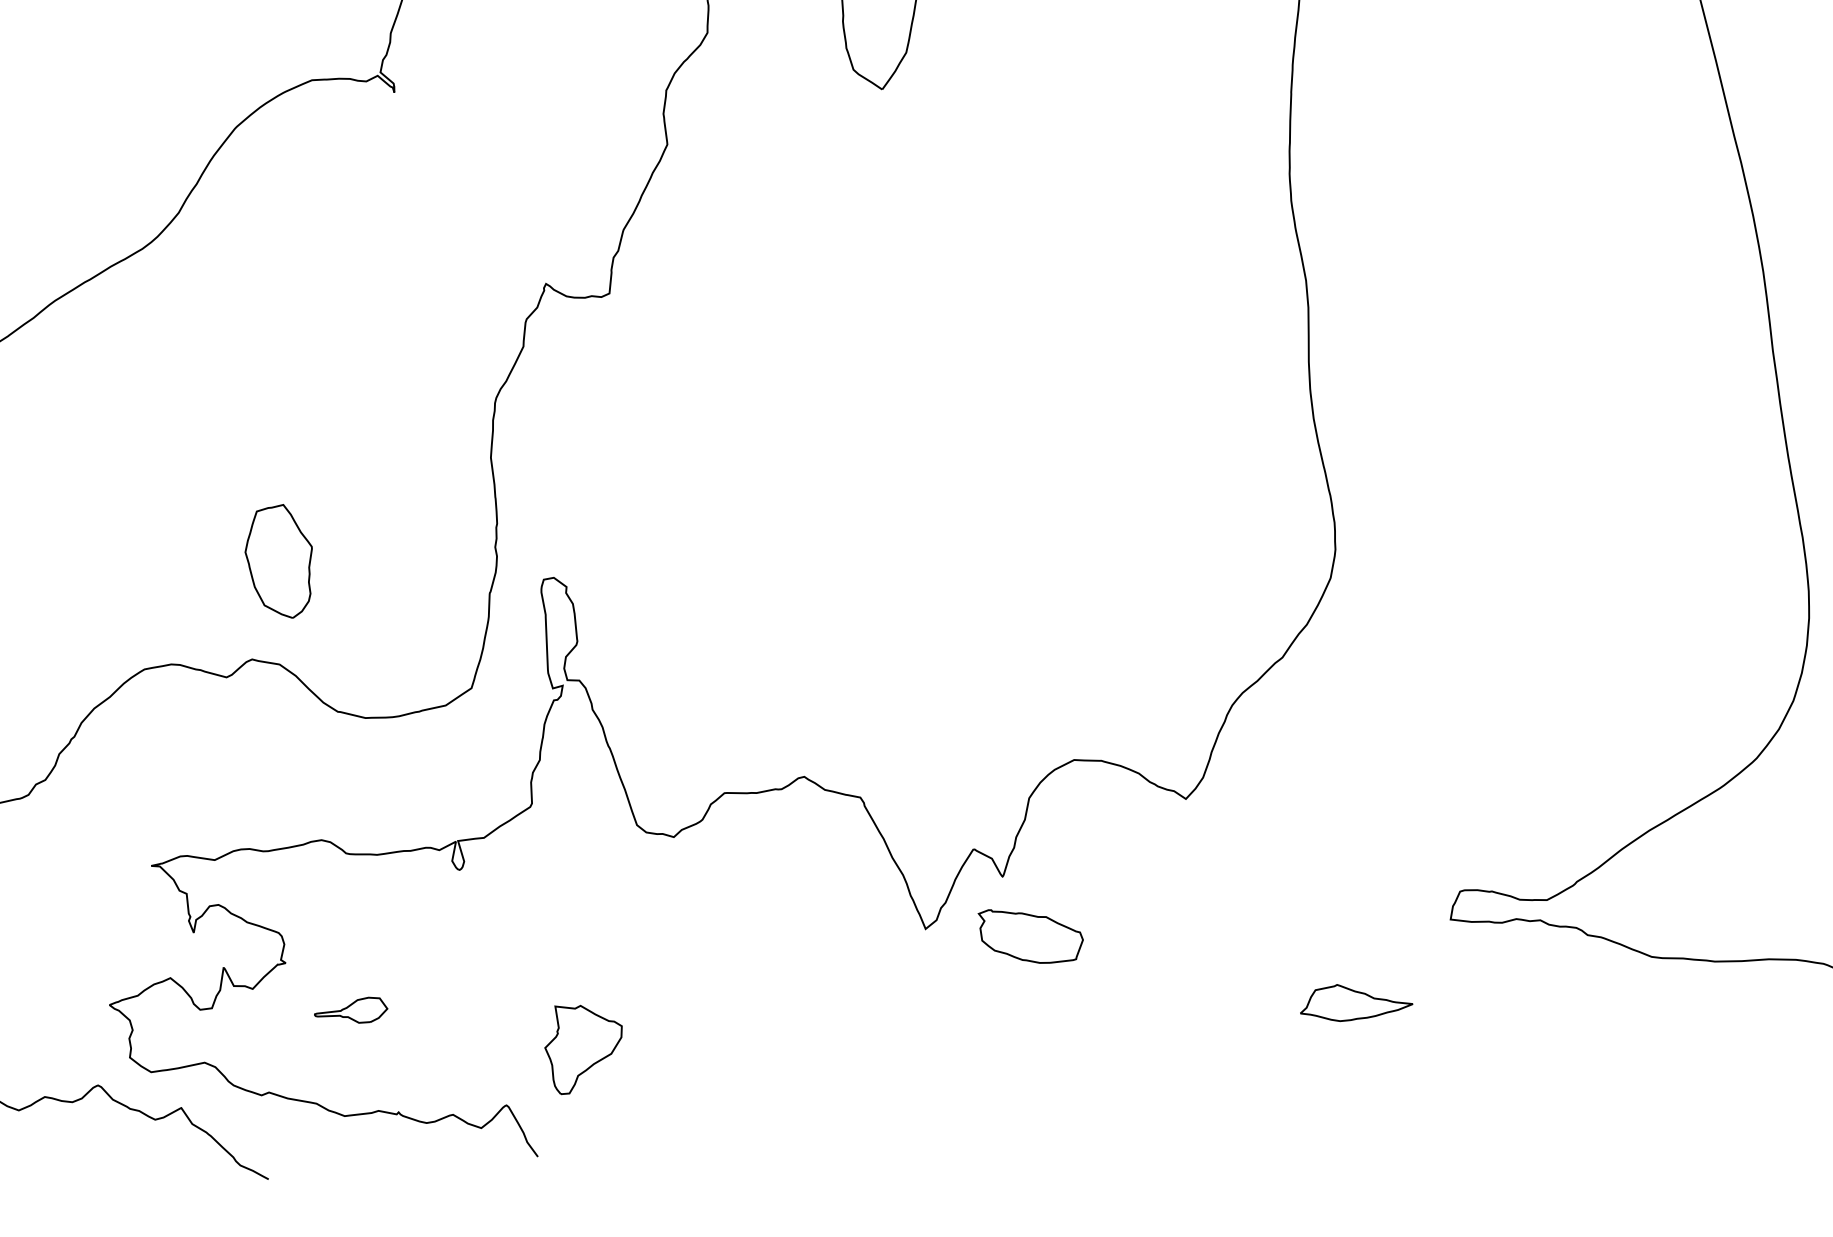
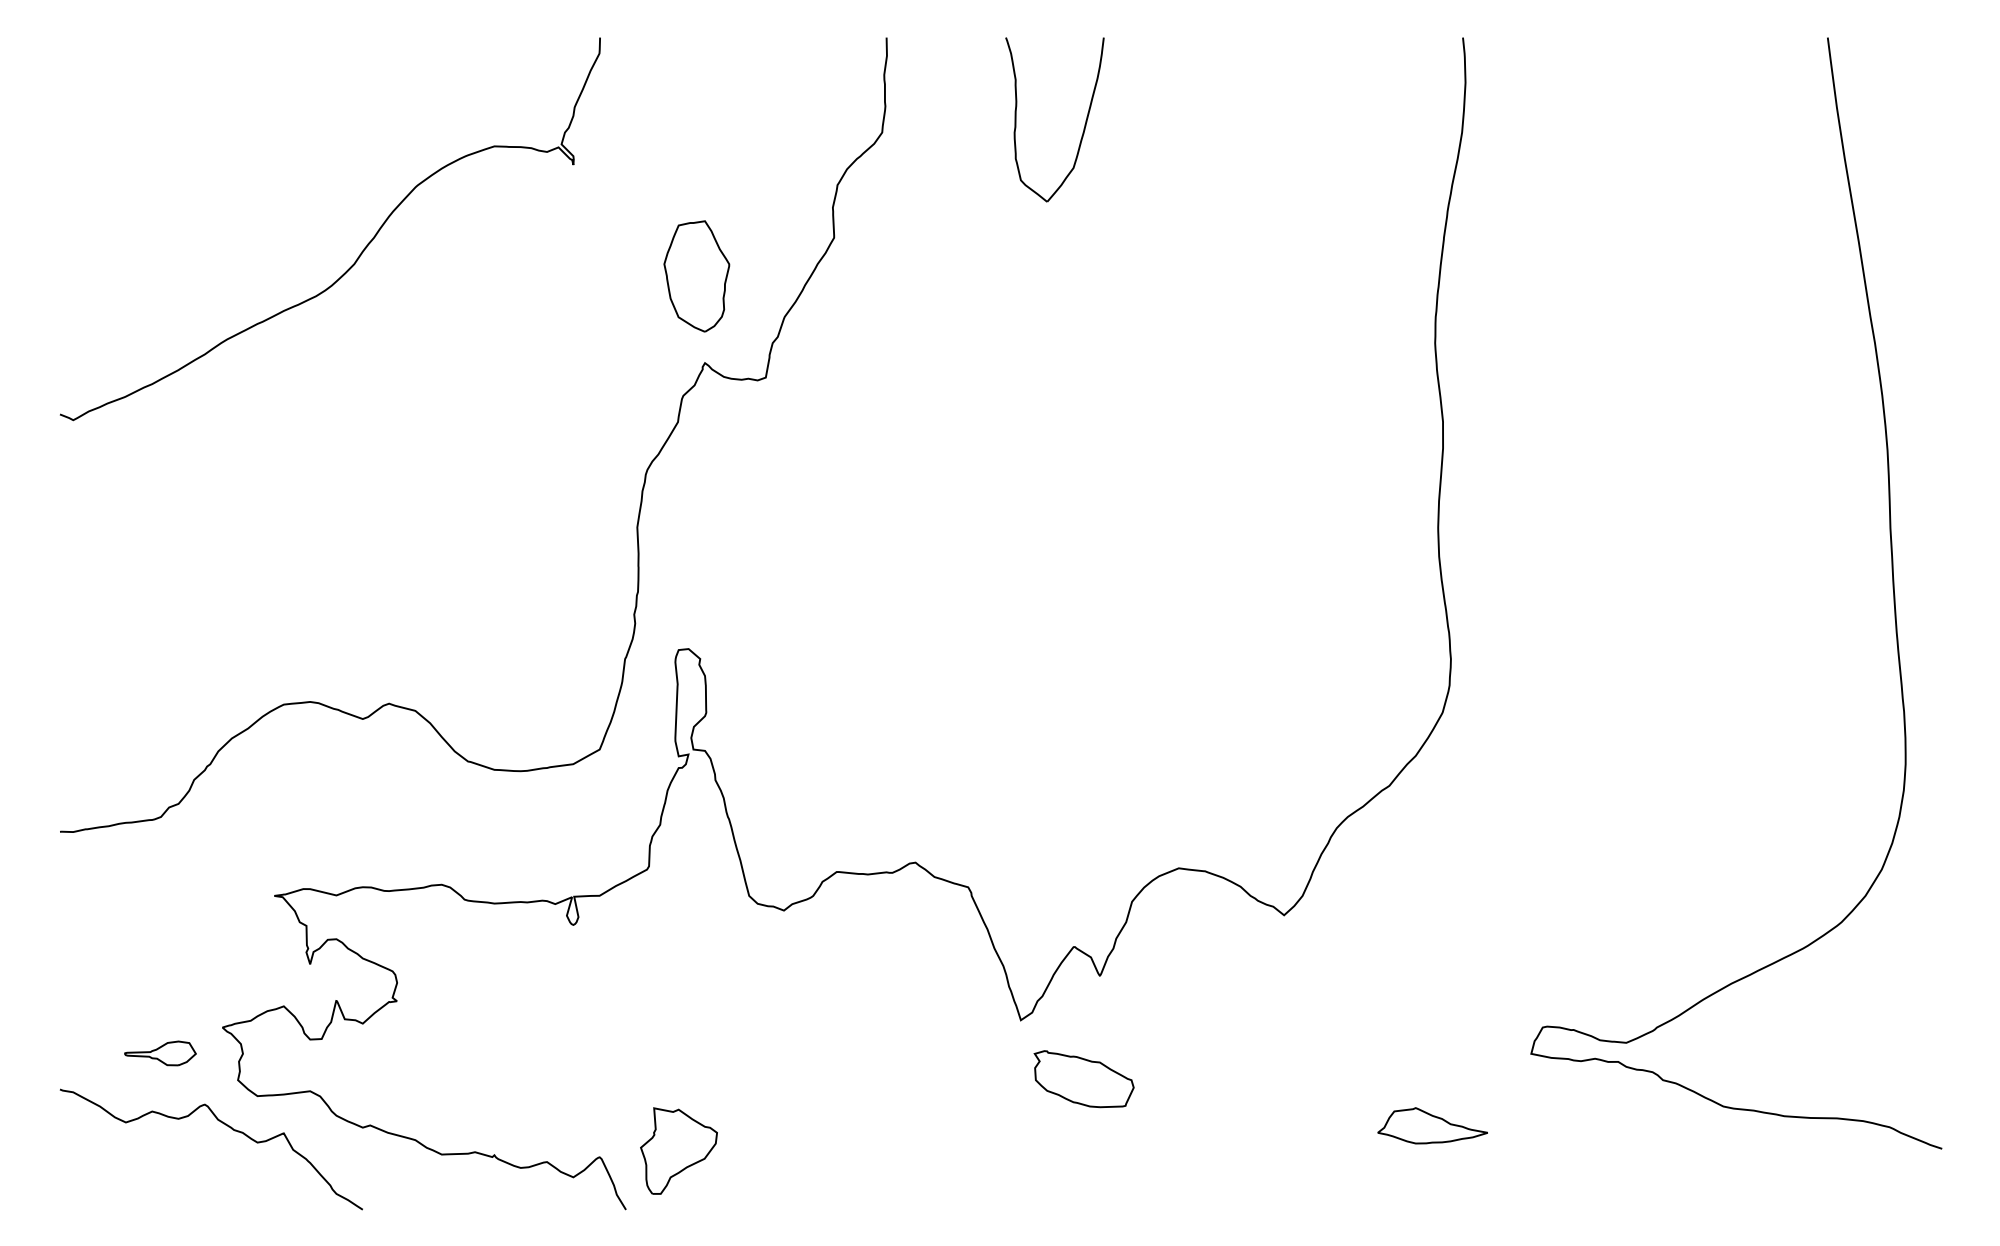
part: (279, 562) -> (696, 276), moved
part: (1030, 935) -> (1083, 1079), moved
part: (351, 1011) -> (160, 1053), moved
part: (583, 1047) -> (678, 1150), moved

